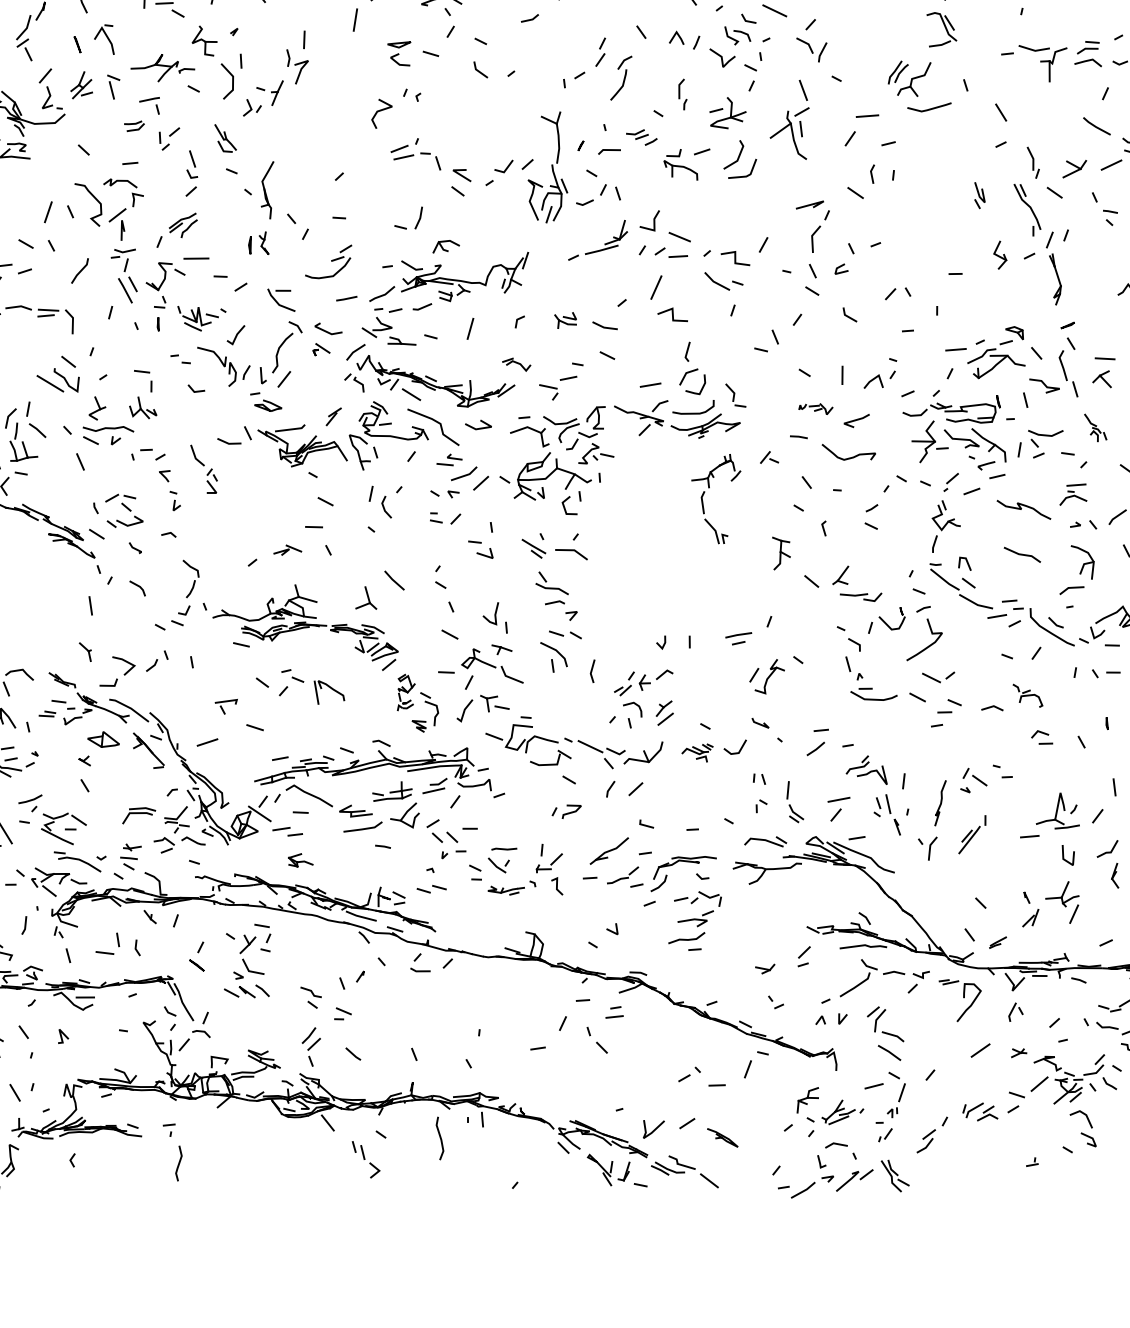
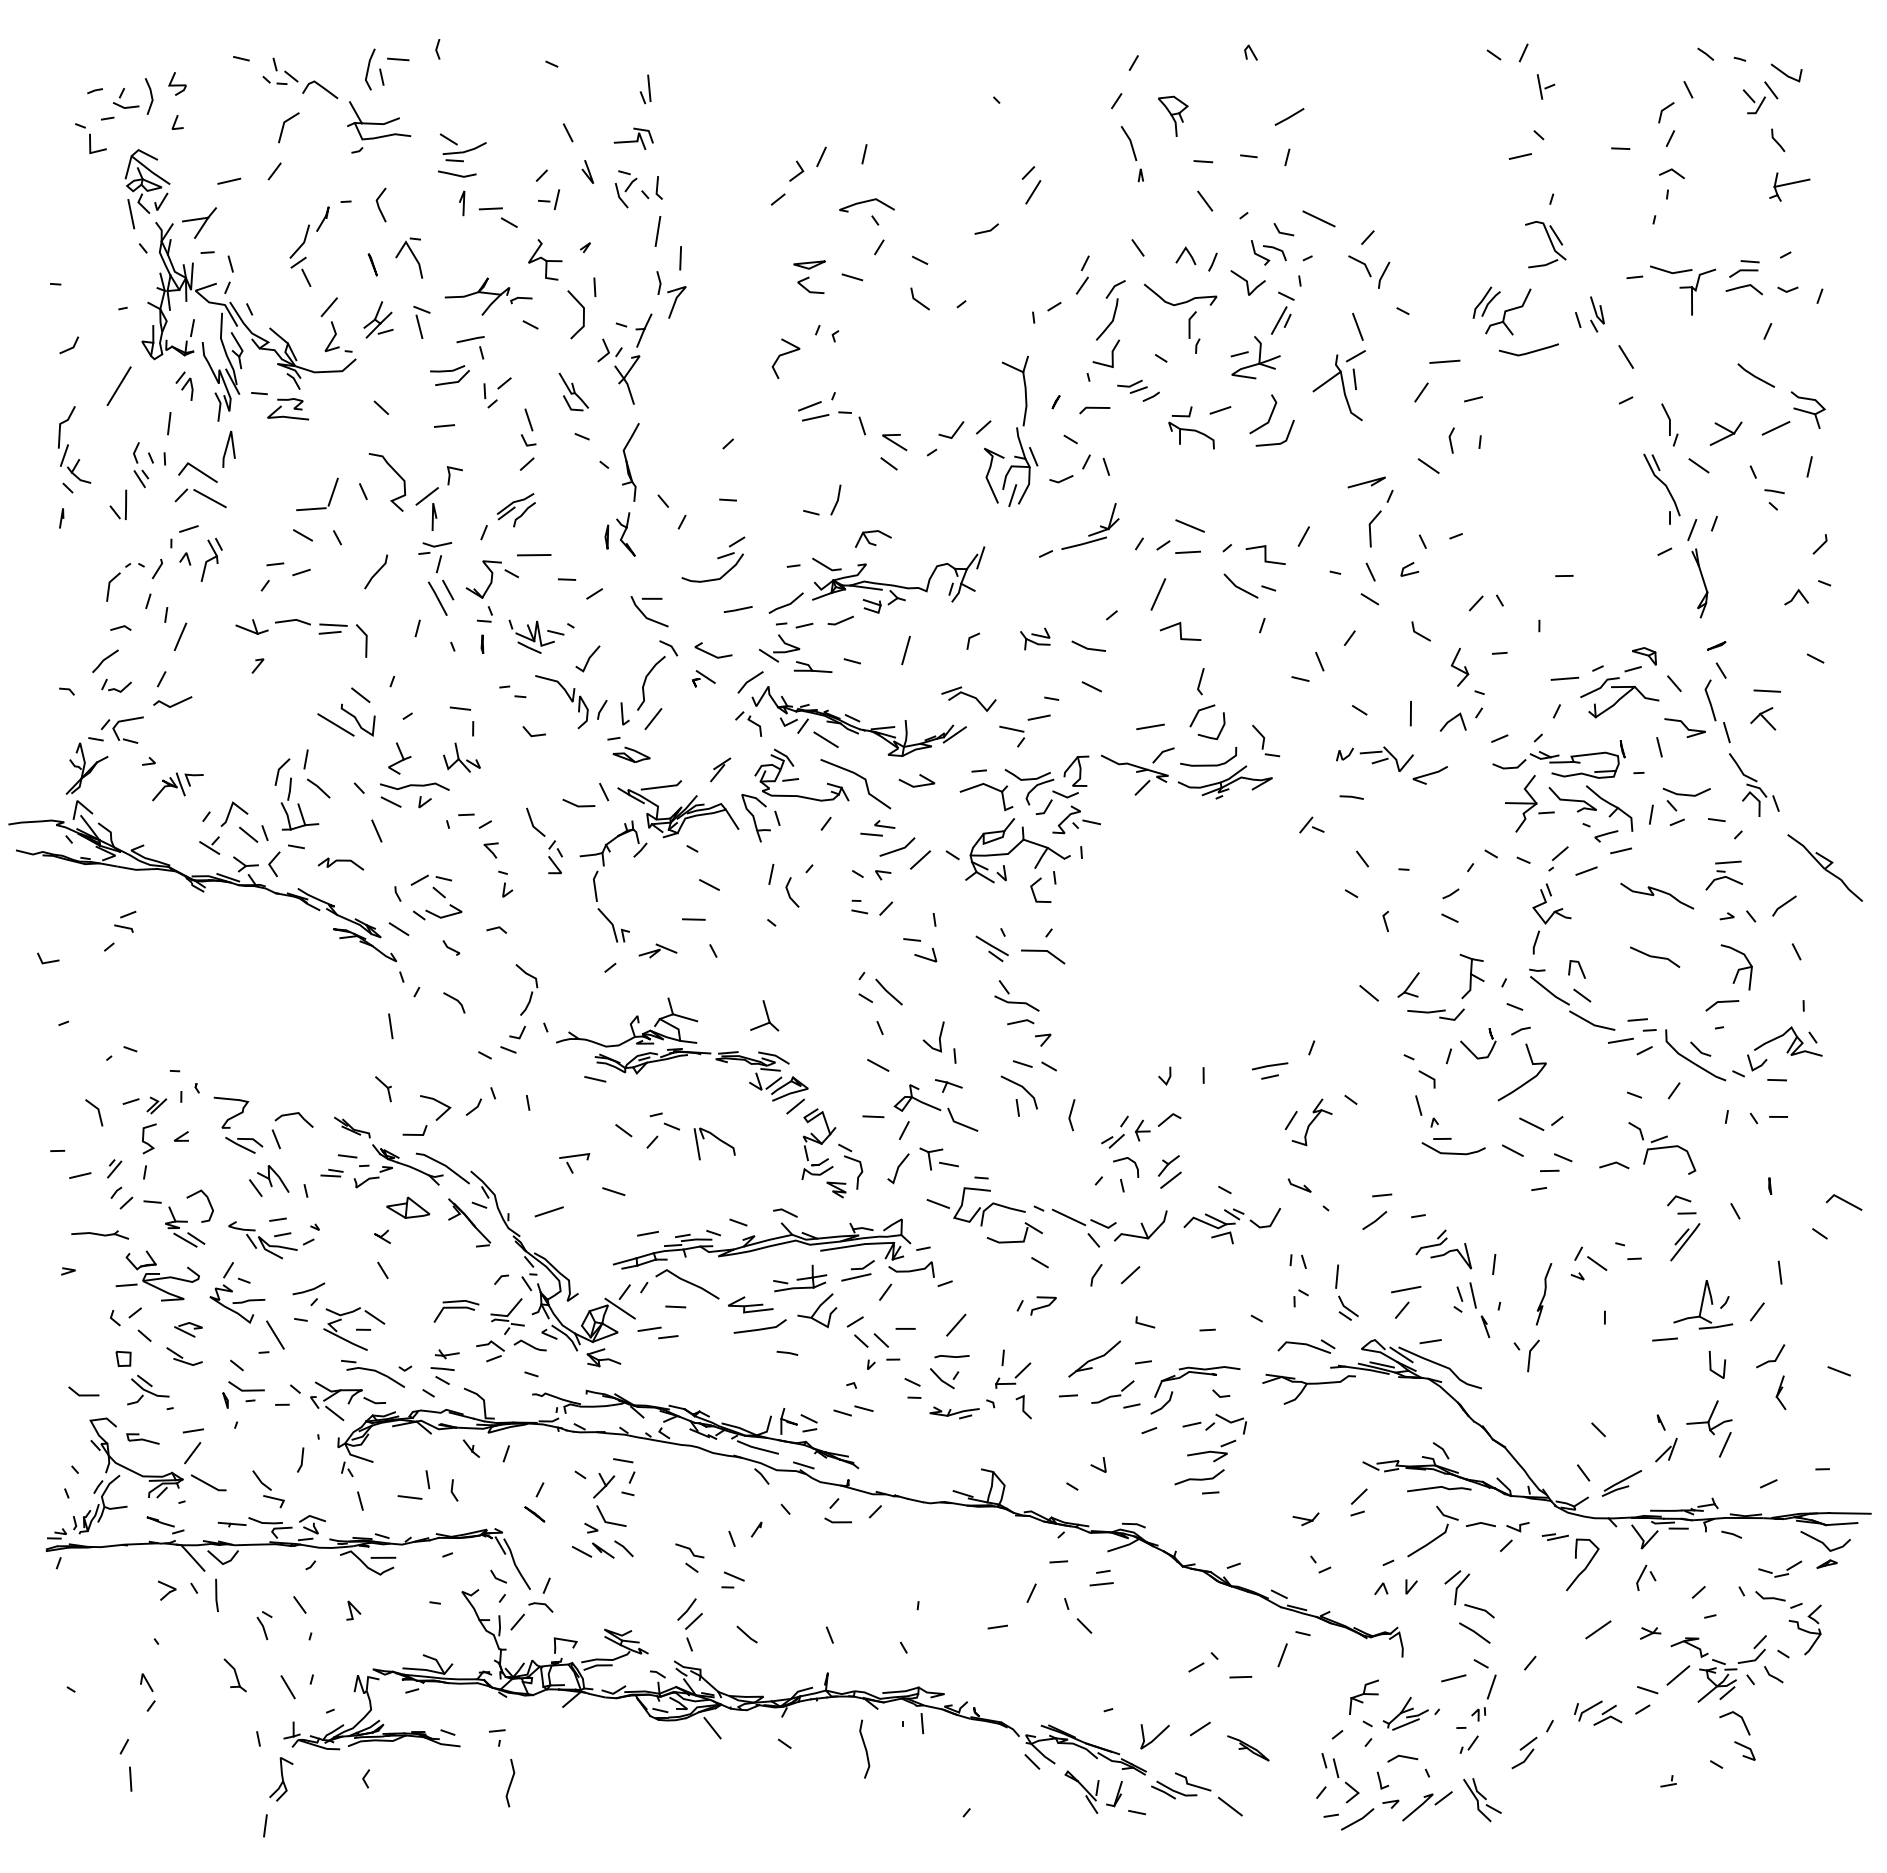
line: (355, 20) -> (657, 231), moved
line: (744, 85) -> (1278, 320), added
part: (134, 126) -> (449, 375), size x1.43
part: (265, 129) -> (627, 379), added
curve: (120, 181) -> (340, 861), moved
part: (979, 195) -> (1597, 314), moved
line: (653, 220) -> (1111, 353), moved
line: (32, 224) -> (311, 509), added
part: (263, 243) -> (625, 534), size x1.43
part: (999, 254) -> (1459, 666), moved
part: (516, 364) -> (968, 698), size x1.43
part: (815, 409) -> (1374, 759), size x1.67
part: (1095, 427) -> (1754, 784), size x1.67
curve: (851, 457) -> (1183, 301), moved
part: (704, 493) -> (597, 874), moved
part: (781, 553) -> (1471, 976), moved
line: (394, 580) -> (888, 991), moved
part: (405, 692) -> (818, 1143), size x1.43
part: (1027, 695) -> (1662, 1148), size x1.67
part: (697, 753) -> (1213, 1226), size x1.43
line: (507, 825) -> (956, 1324), added
part: (969, 840) -> (1685, 1242), moved
part: (300, 860) -> (603, 1357), moved
part: (997, 942) -> (1621, 1483), size x1.67
part: (366, 1160) -> (1340, 1778), moved

